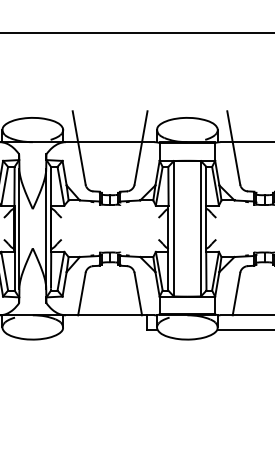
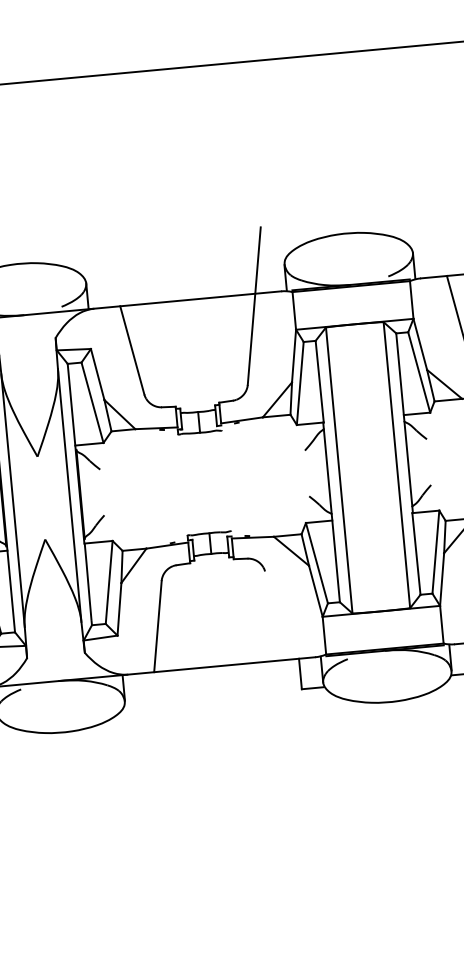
line: (74, 125) -> (109, 271), removed
line: (229, 125) -> (436, 241), removed
line: (138, 293) -> (277, 614), removed

